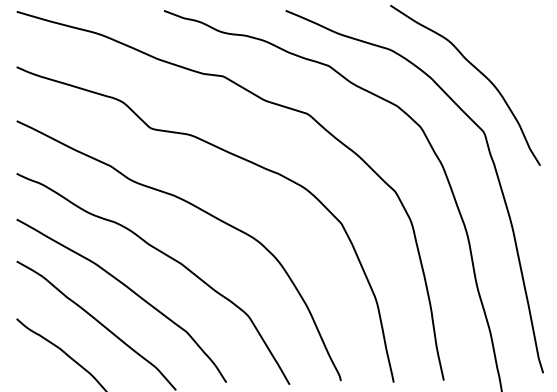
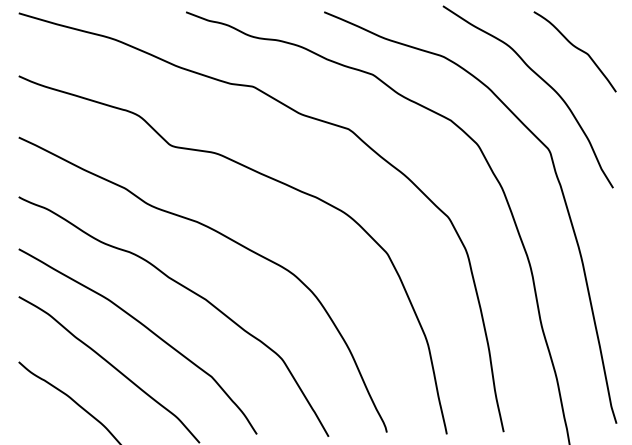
curve: (508, 43) -> (577, 49), added

